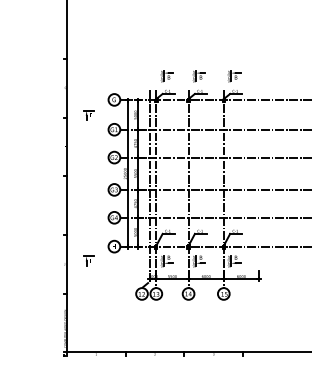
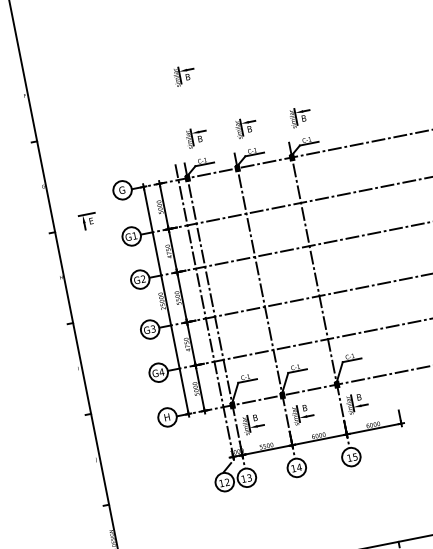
part: (166, 36) -> (183, 76), added
part: (88, 260) -> (131, 446), removed

